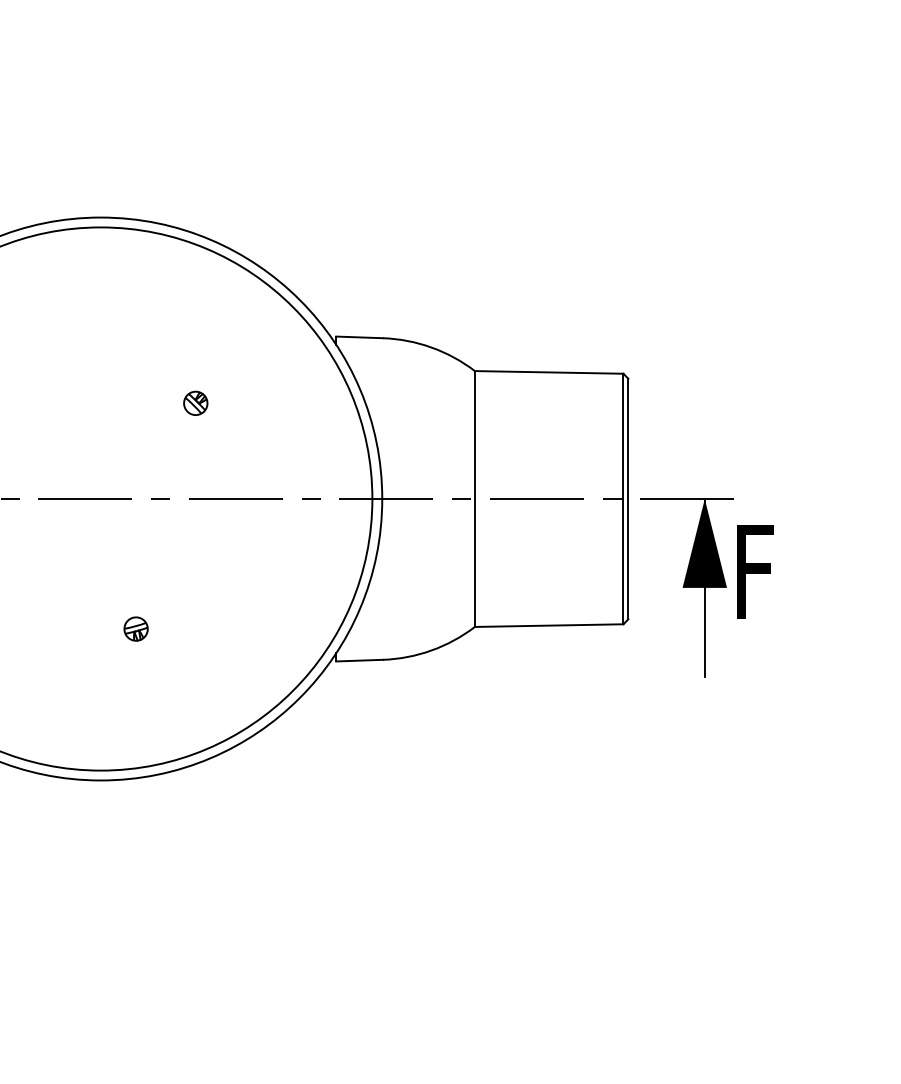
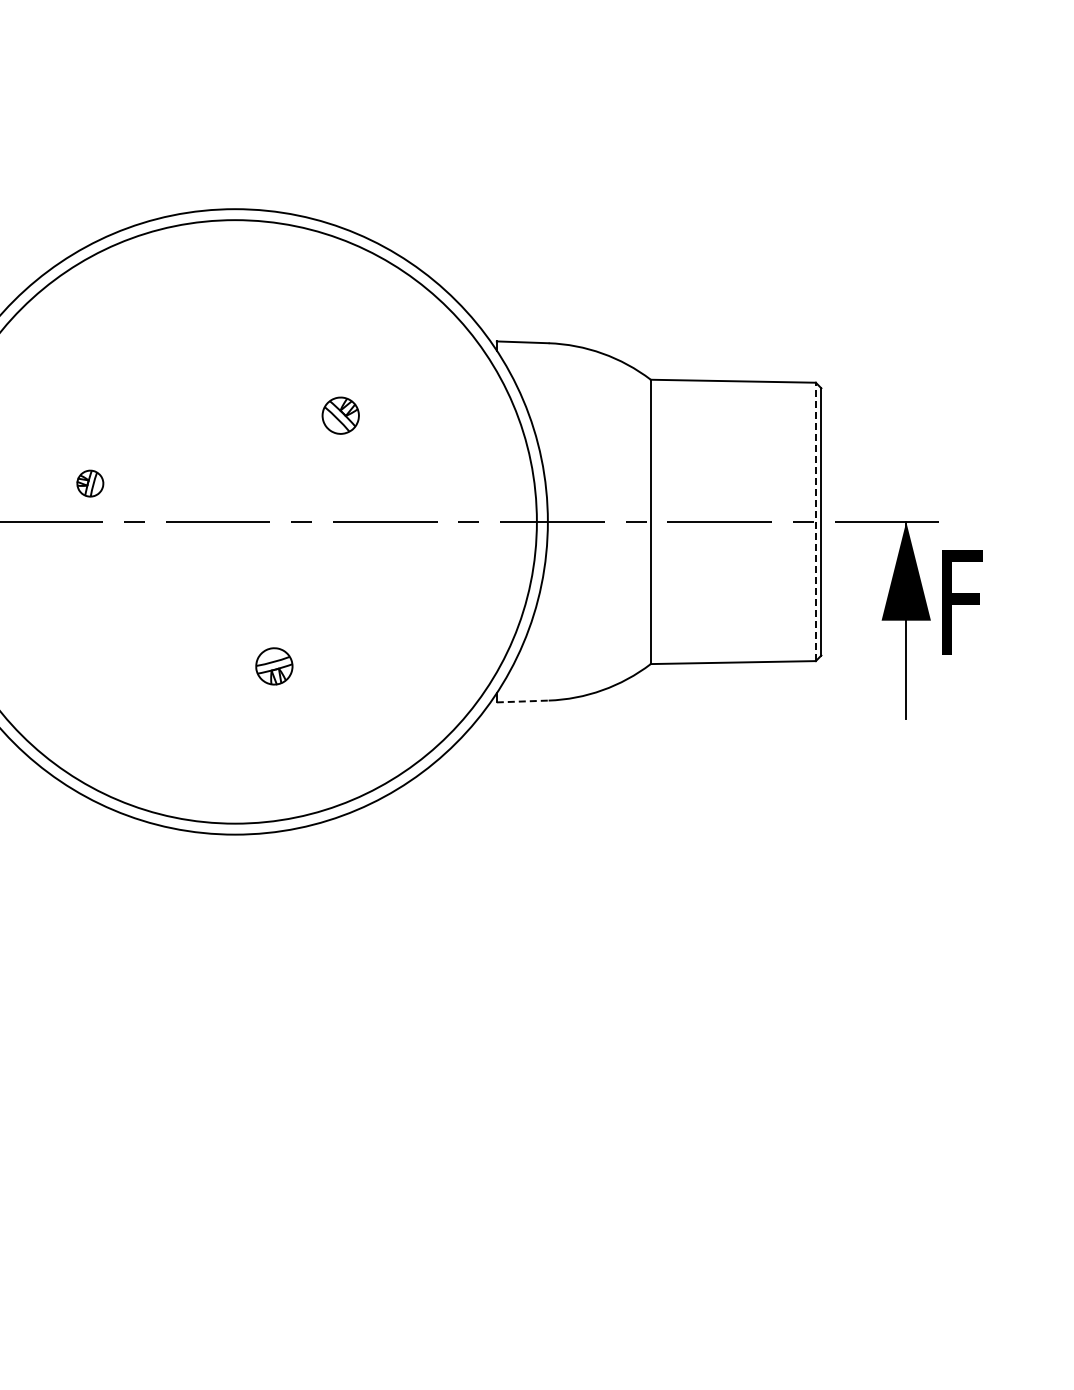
part: (195, 403) -> (340, 415), size x1.4
line: (623, 498) -> (815, 521), solid -> dashed
part: (136, 629) -> (274, 666), size x1.4
line: (359, 660) -> (522, 701), solid -> dashed

